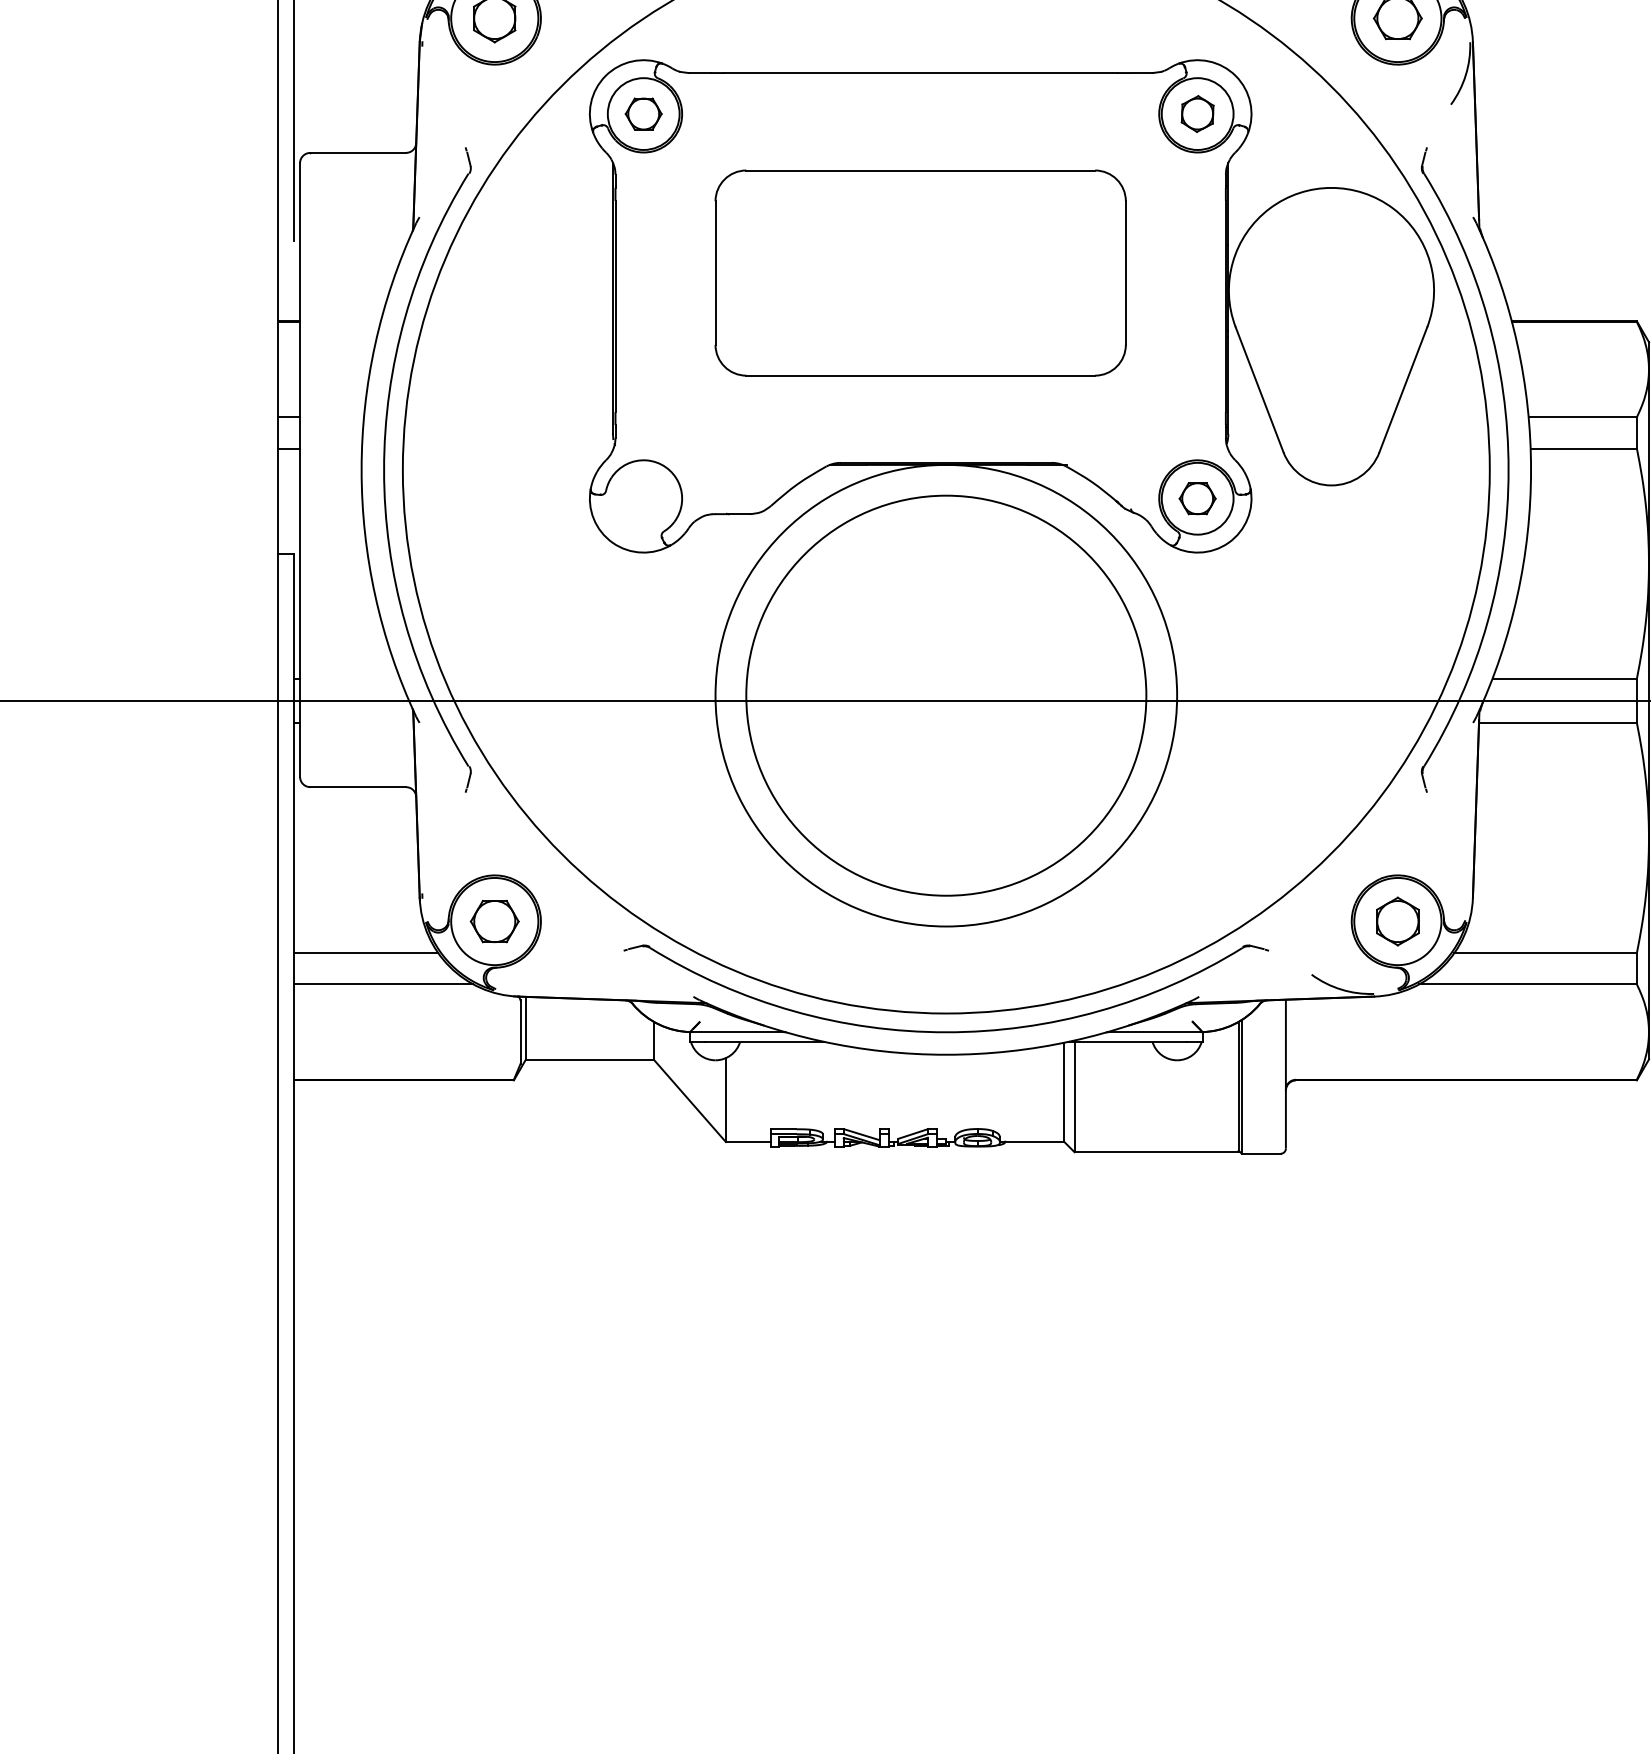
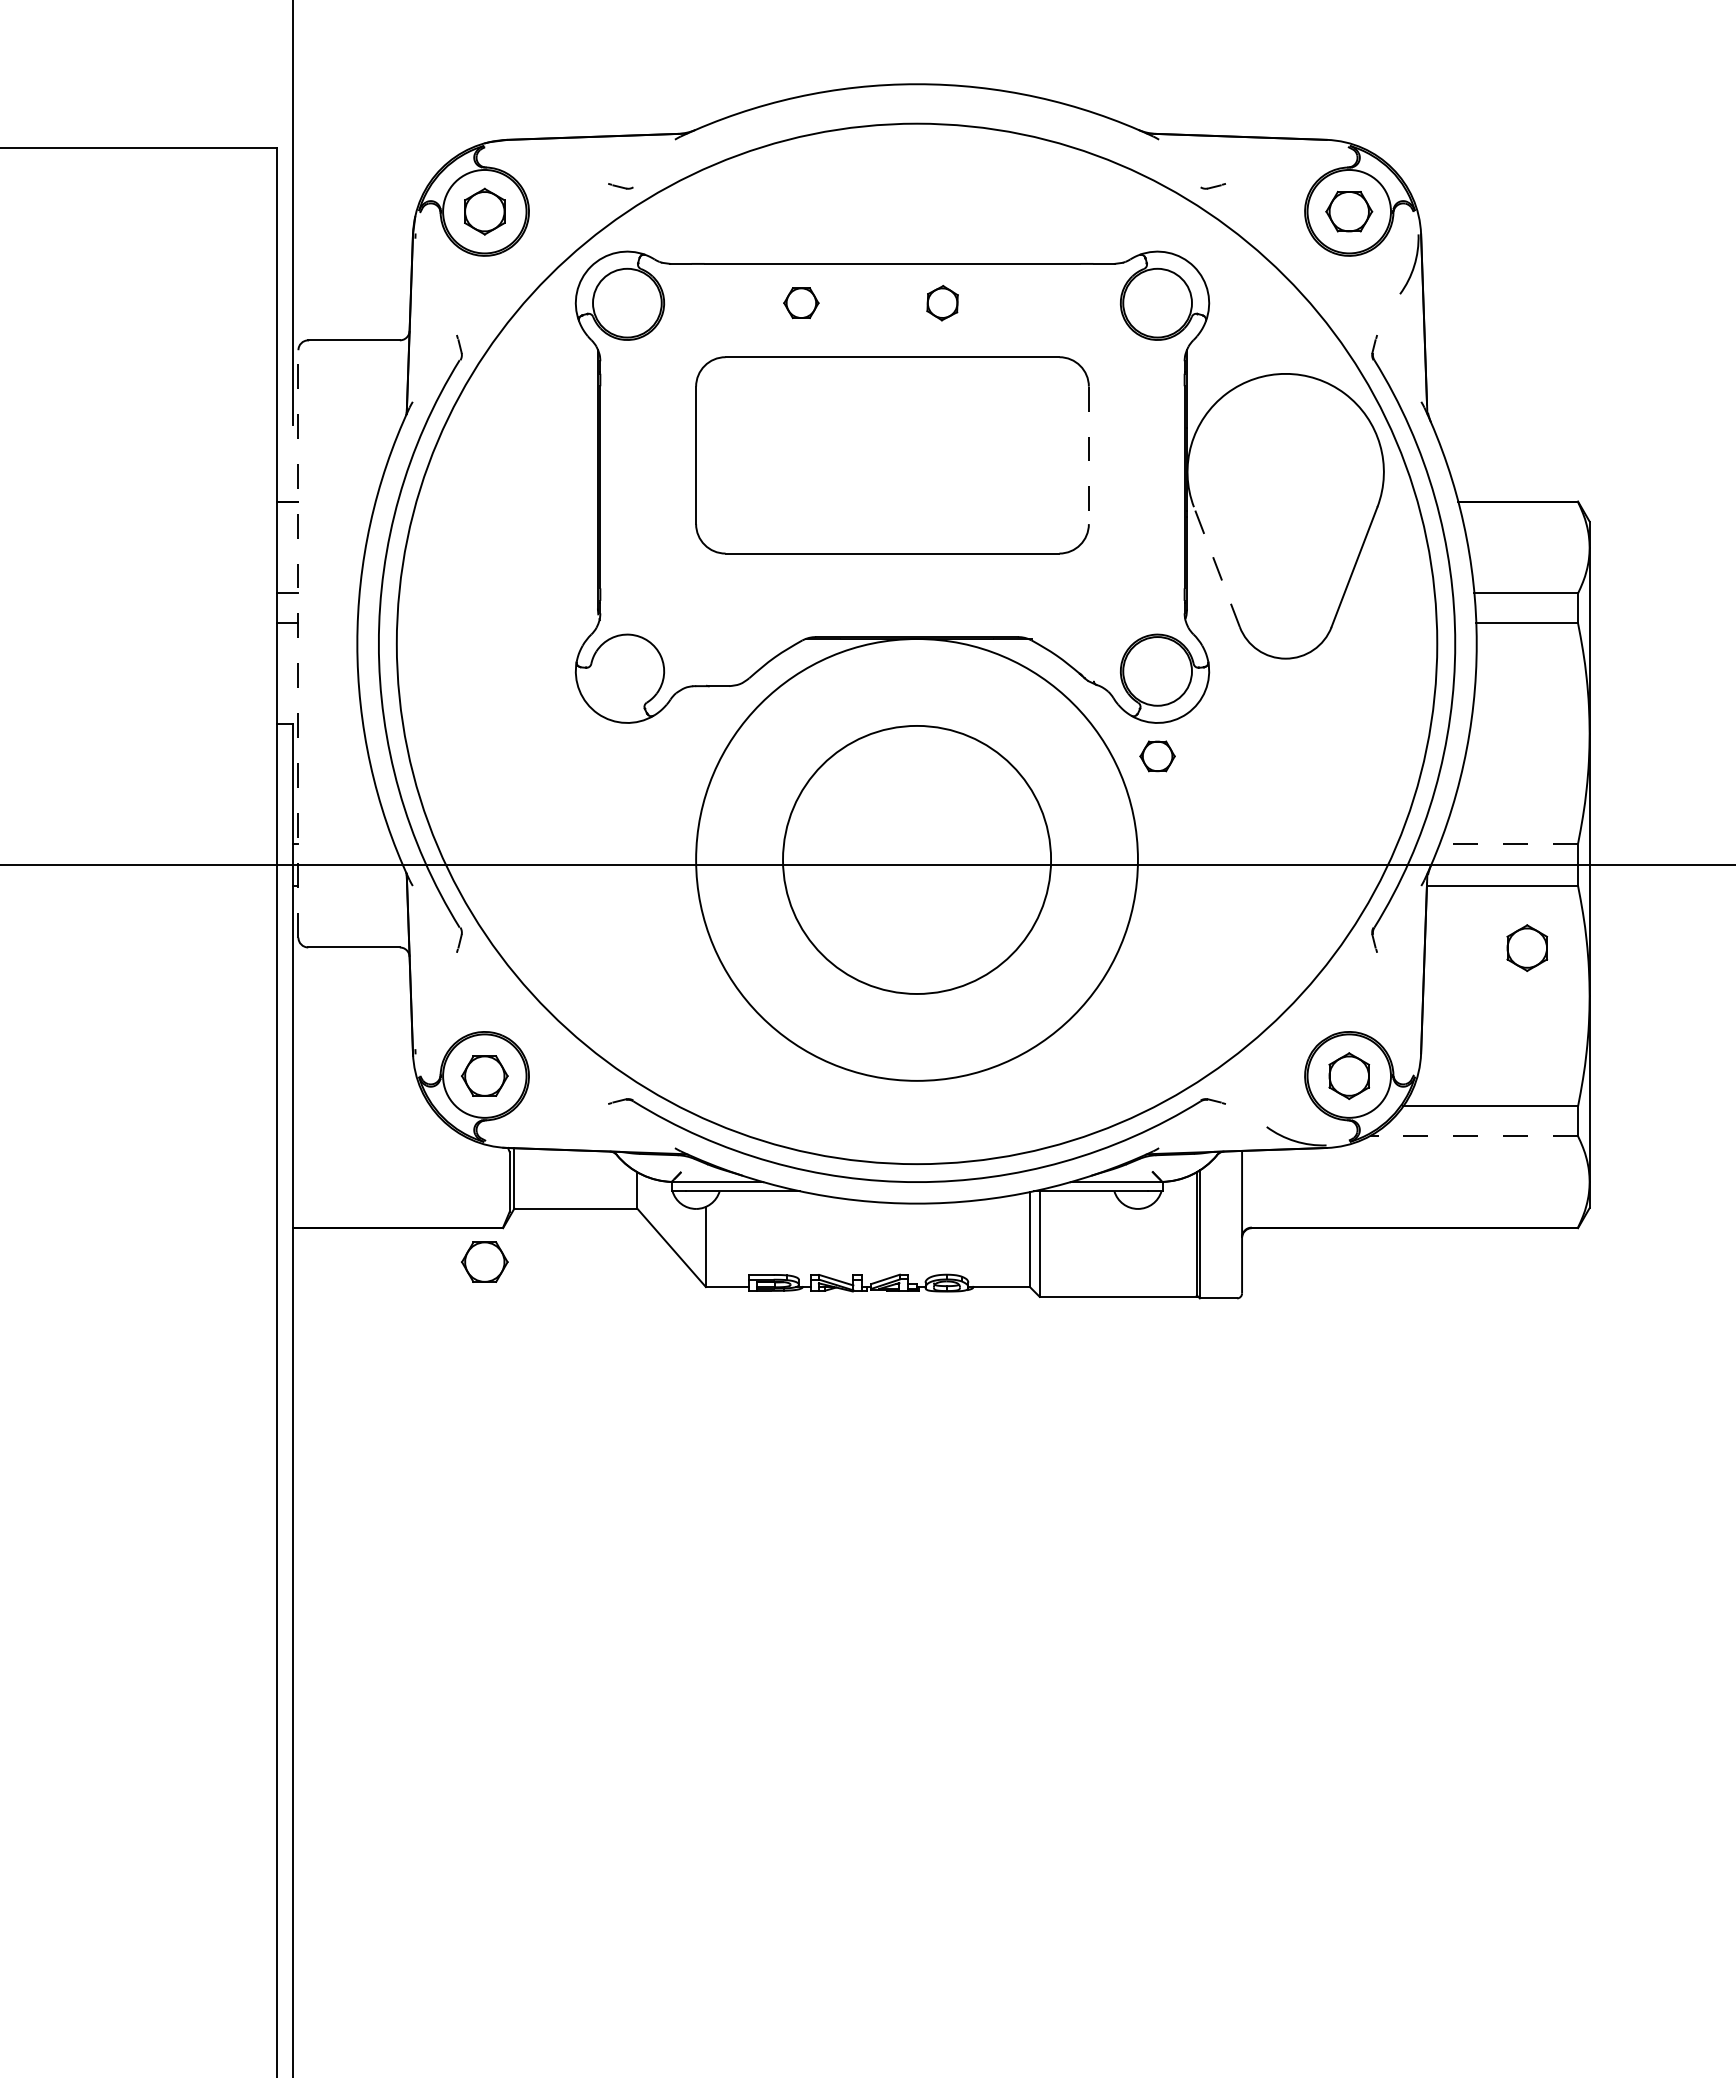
part: (643, 114) -> (801, 303), moved
part: (1197, 114) -> (942, 303), moved
line: (1125, 273) -> (1088, 455), solid -> dashed
line: (1259, 389) -> (1216, 566), solid -> dashed
line: (300, 469) -> (298, 643), solid -> dashed
part: (1197, 498) -> (1157, 756), moved
line: (1564, 678) -> (1508, 843), solid -> dashed
circle: (945, 695) -> (916, 859), size x0.7
part: (1584, 787) -> (1527, 947), added
line: (365, 953) -> (361, 1106), removed
line: (383, 984) -> (378, 1136), removed
line: (1527, 984) -> (1473, 1136), solid -> dashed
part: (494, 1115) -> (484, 1261), added

